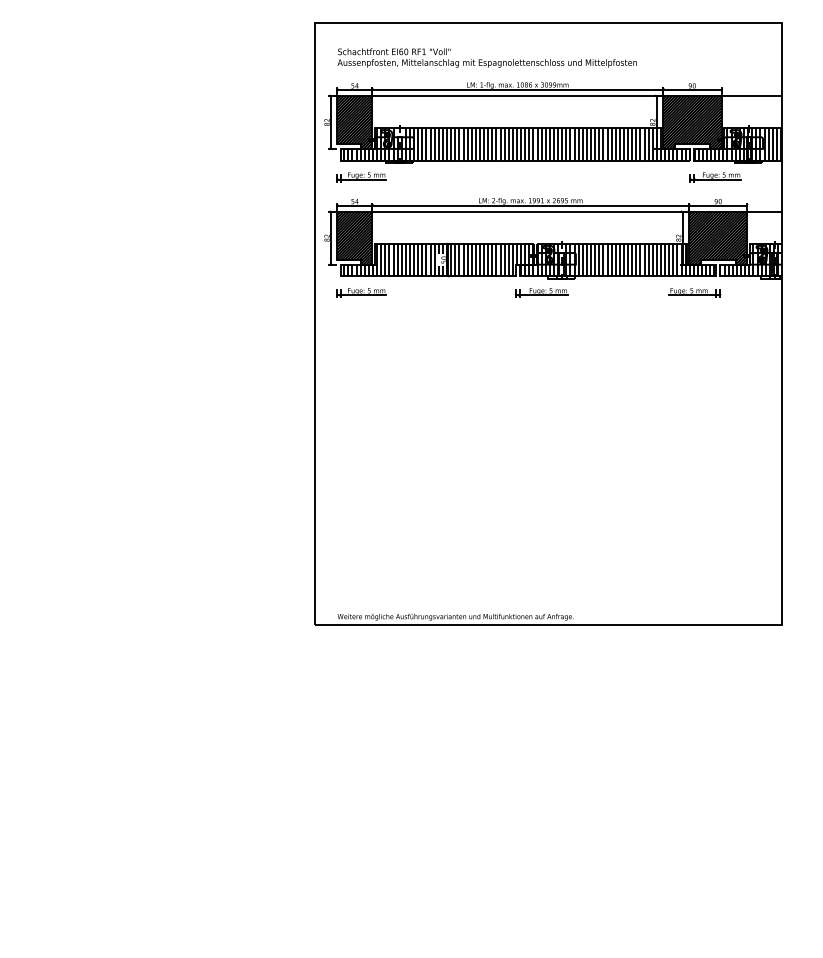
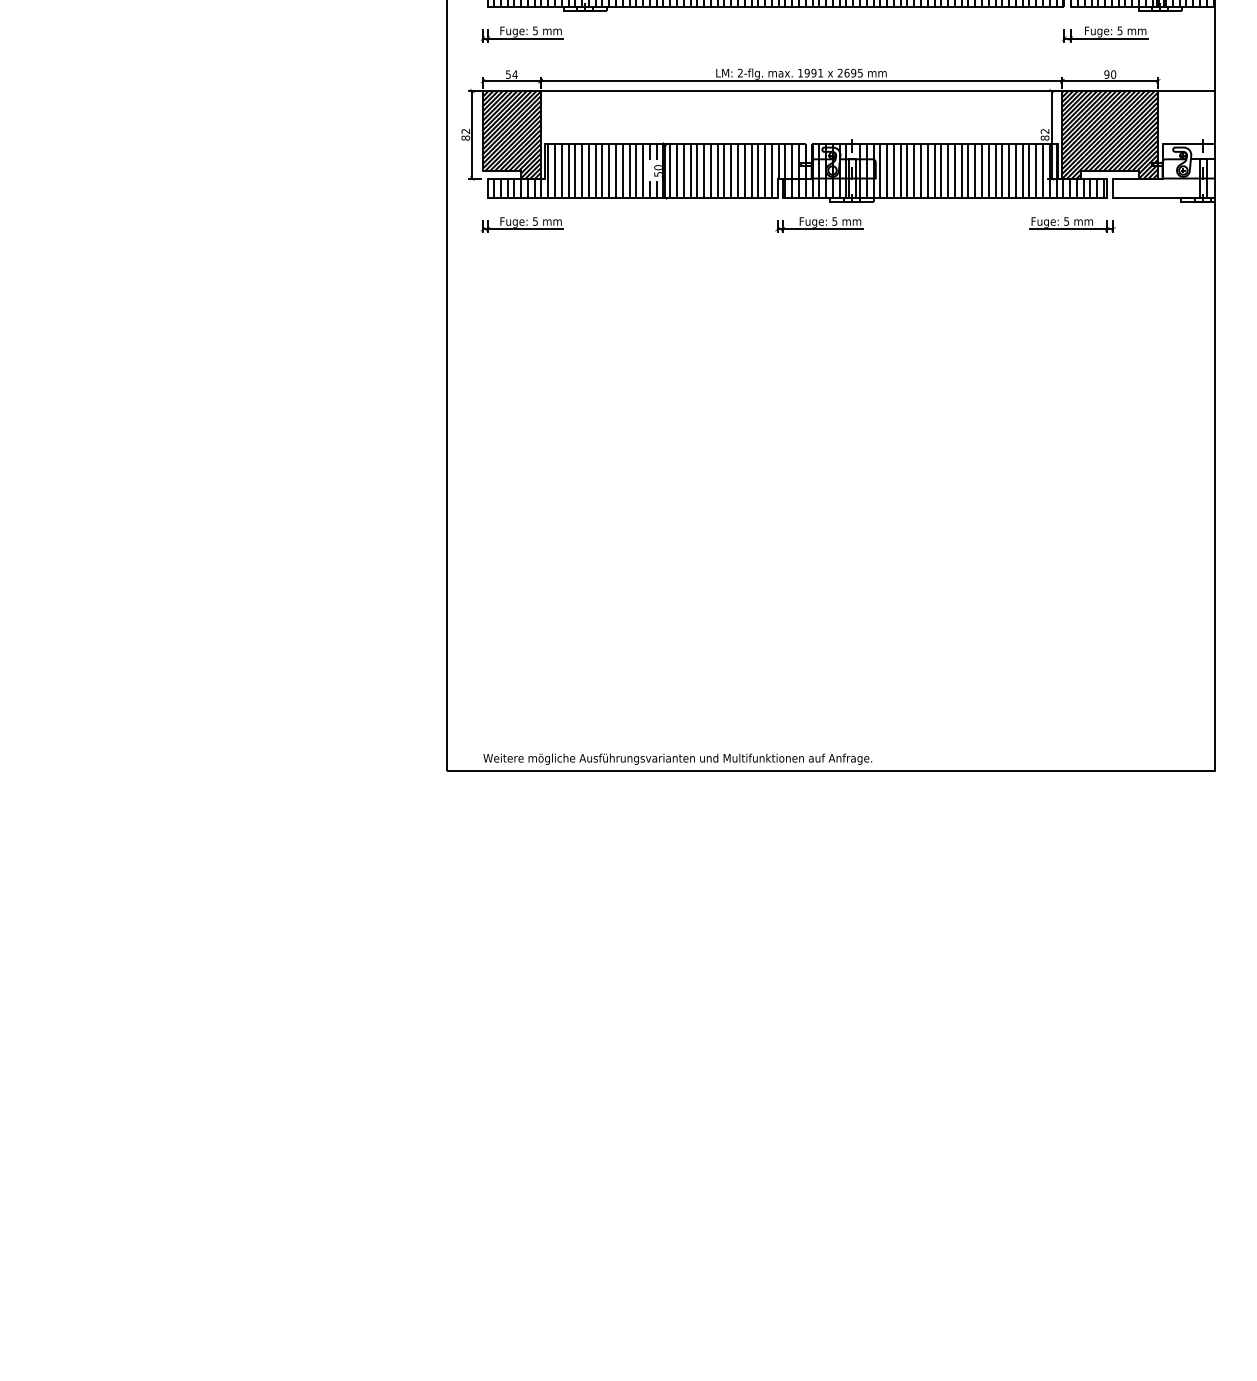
hatch: (749, 259) -> (1161, 170), removed

